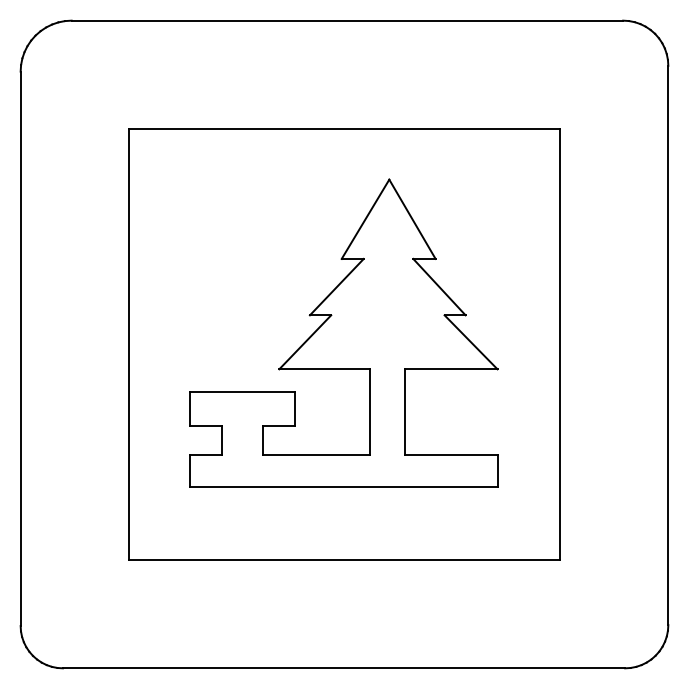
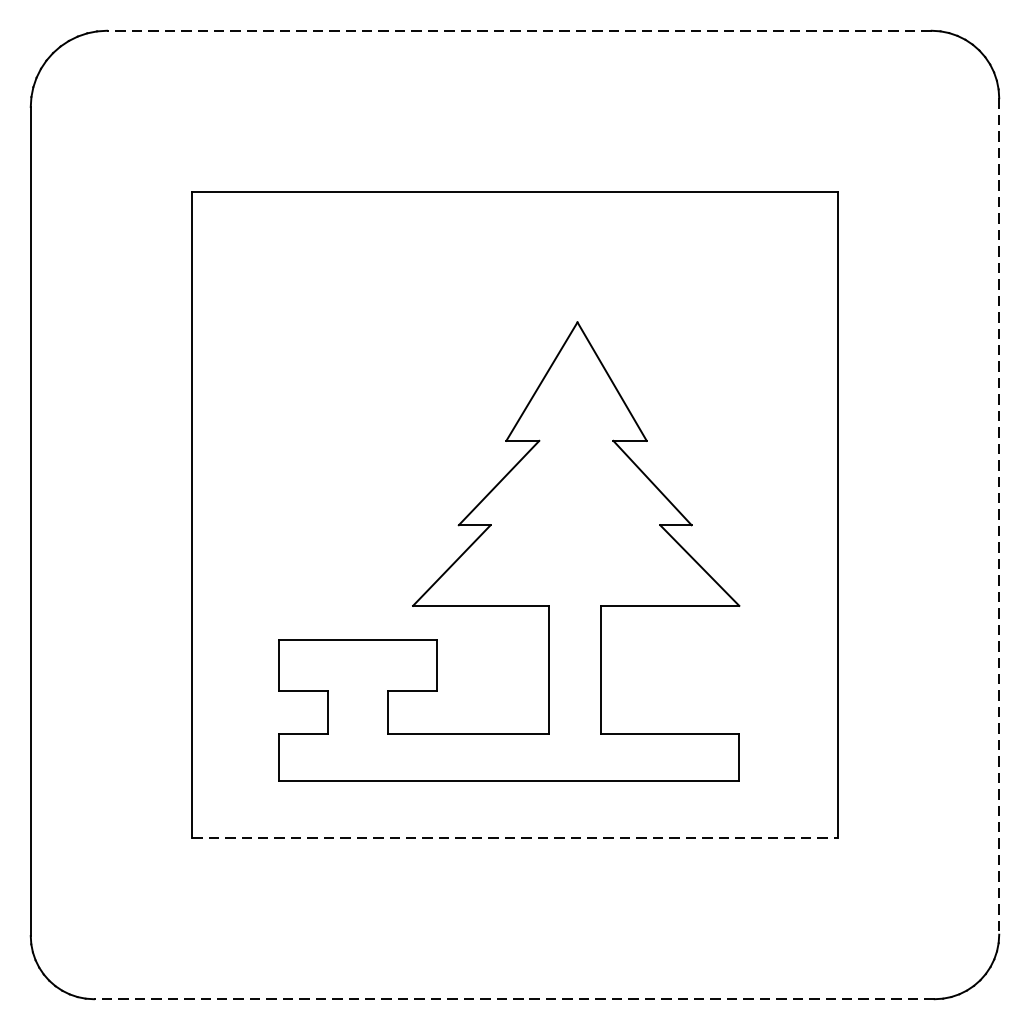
line: (347, 20) -> (519, 30), solid -> dashed
part: (343, 332) -> (509, 550), moved
line: (668, 345) -> (999, 516), solid -> dashed
line: (344, 560) -> (515, 837), solid -> dashed
line: (343, 668) -> (513, 999), solid -> dashed

